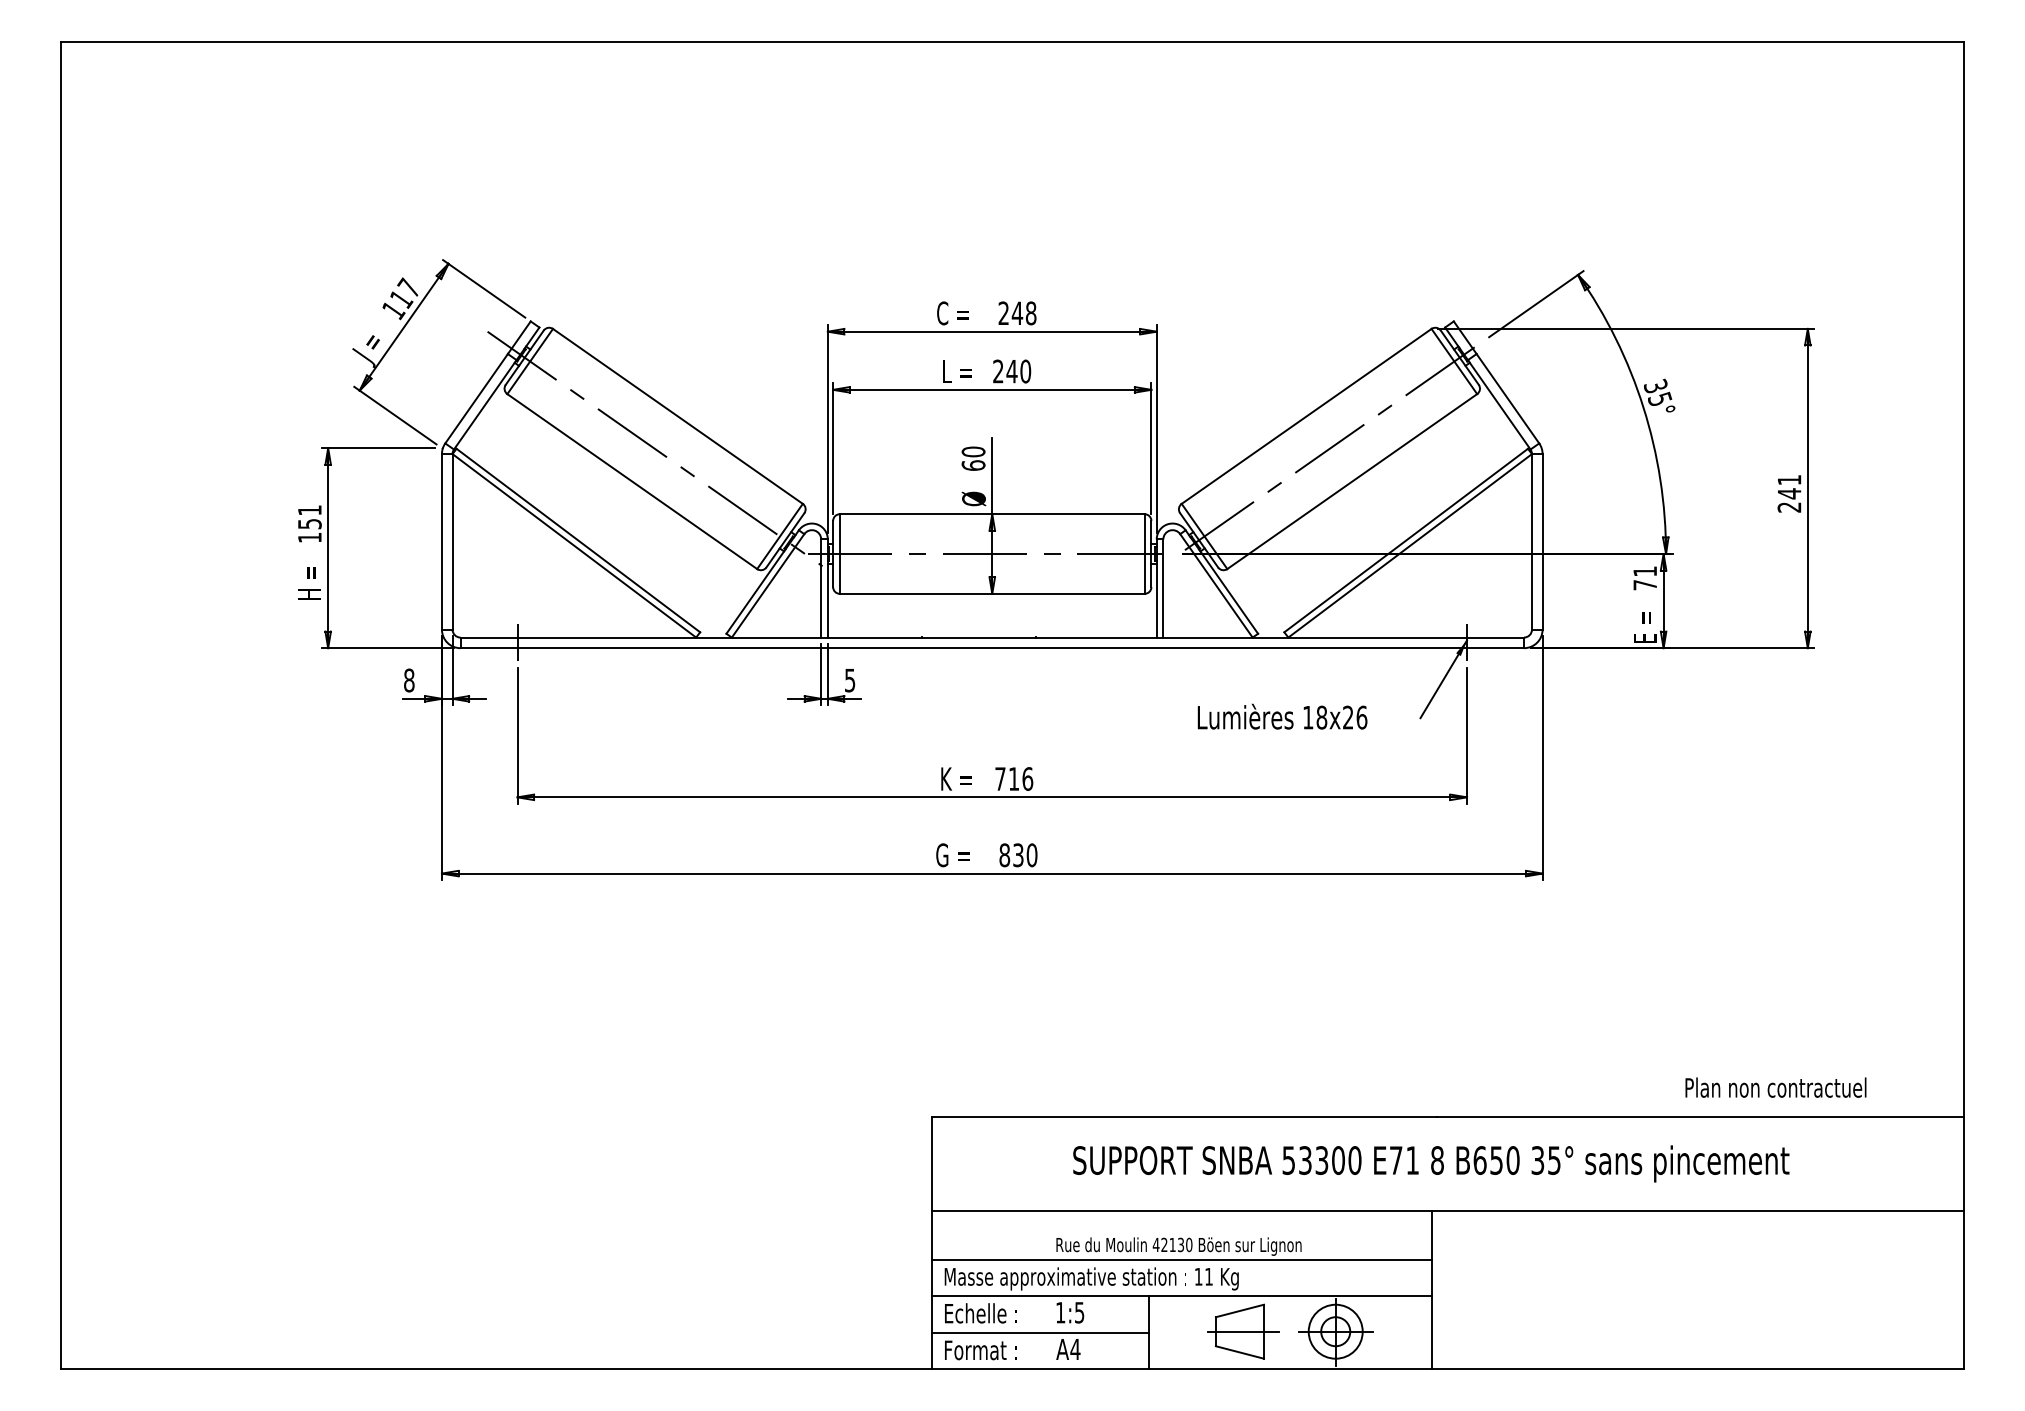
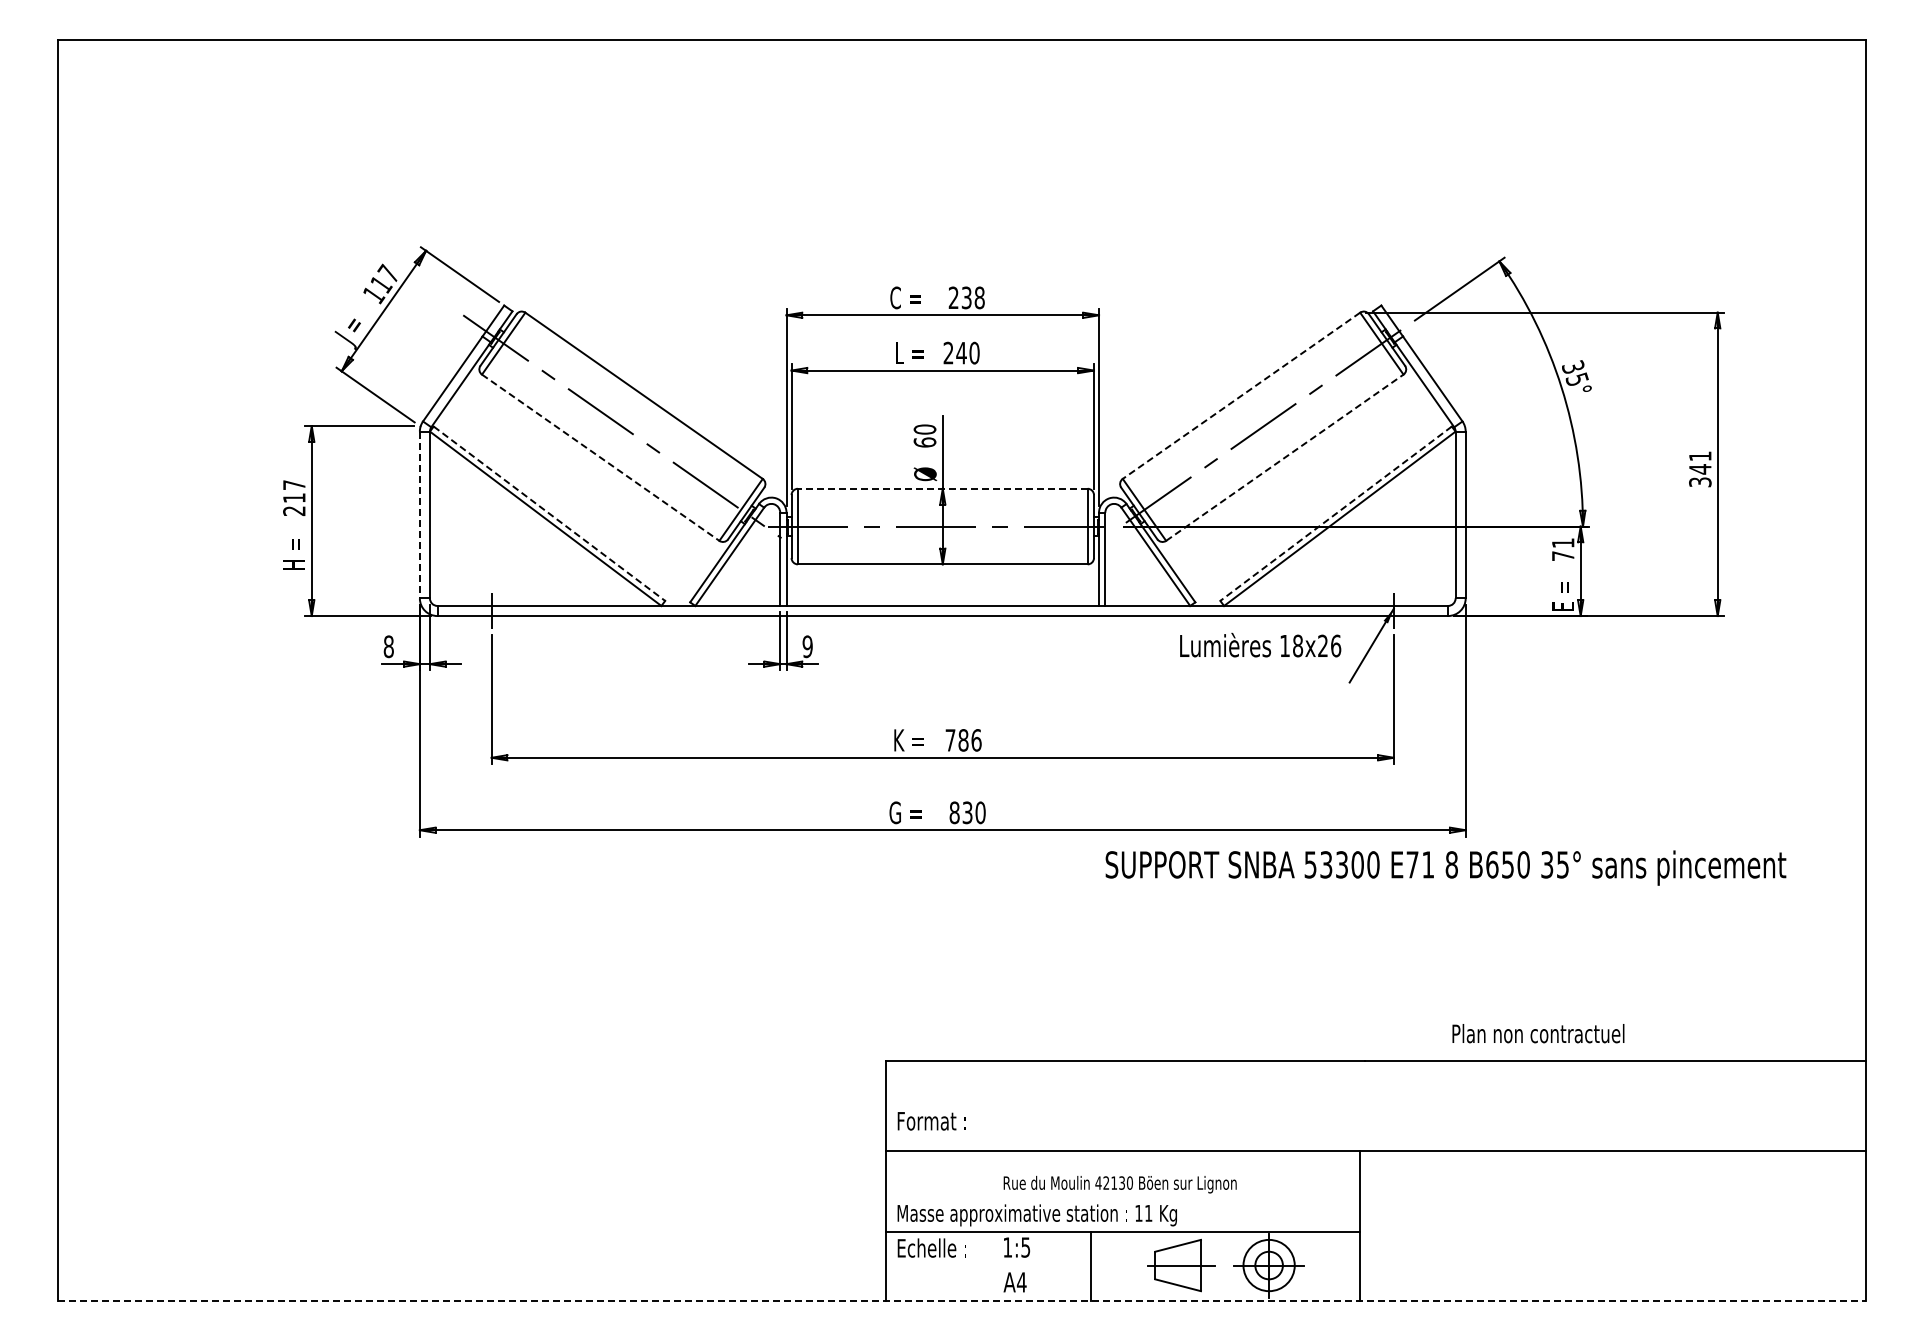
text: (1017, 312) -> (966, 297), 248 -> 238
line: (1306, 416) -> (1241, 395), solid -> dashed
line: (632, 481) -> (600, 457), solid -> dashed
line: (1351, 481) -> (1284, 457), solid -> dashed
text: (1789, 507) -> (1700, 482), 241 -> 341
line: (991, 513) -> (942, 488), solid -> dashed
text: (310, 524) -> (294, 498), 151 -> 217
line: (578, 540) -> (549, 513), solid -> dashed
line: (1406, 540) -> (1336, 513), solid -> dashed
line: (441, 542) -> (419, 515), solid -> dashed
text: (849, 680) -> (807, 646), 5 -> 9
text: (1282, 716) -> (1260, 644), moved
text: (1014, 779) -> (963, 740), 716 -> 786
text: (1776, 1087) -> (1538, 1033), moved
text: (1430, 1163) -> (1445, 867), moved
line: (1181, 1259) -> (1122, 1196), removed
line: (1040, 1332) -> (988, 1266), removed
text: (980, 1350) -> (931, 1121), moved
line: (1013, 1368) -> (962, 1300), solid -> dashed

